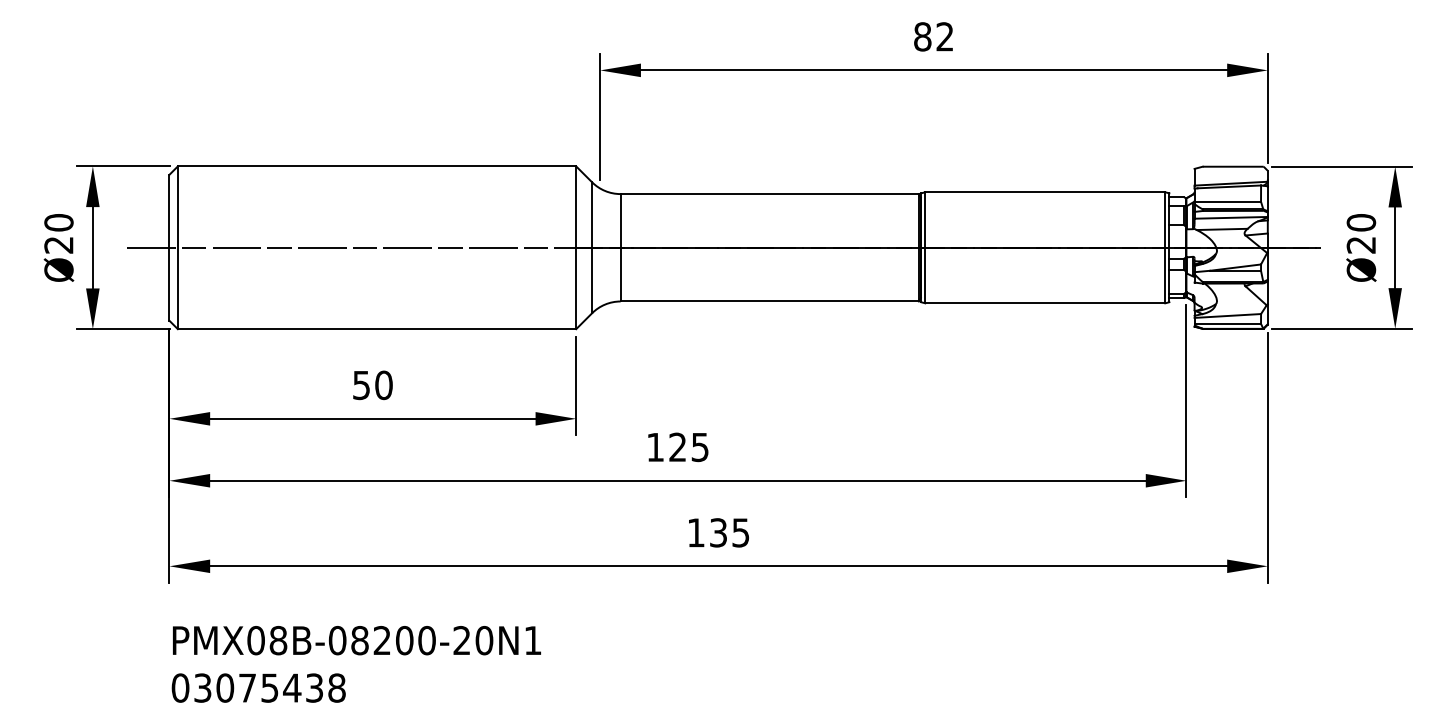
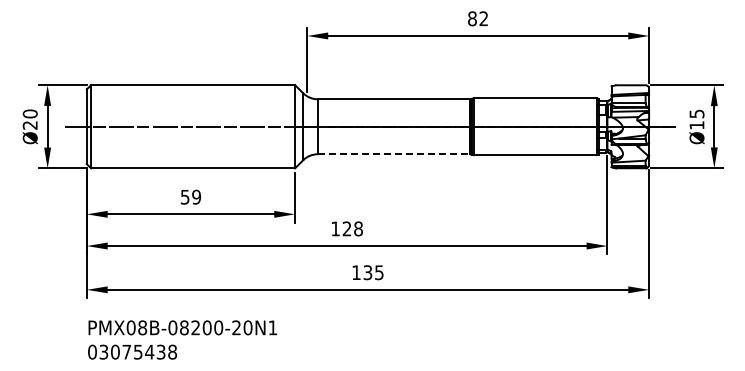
text: (1360, 233) -> (696, 119), Ø20 -> Ø15
line: (770, 301) -> (394, 154), solid -> dashed
text: (383, 385) -> (196, 197), 50 -> 59
text: (700, 446) -> (358, 228), 125 -> 128

